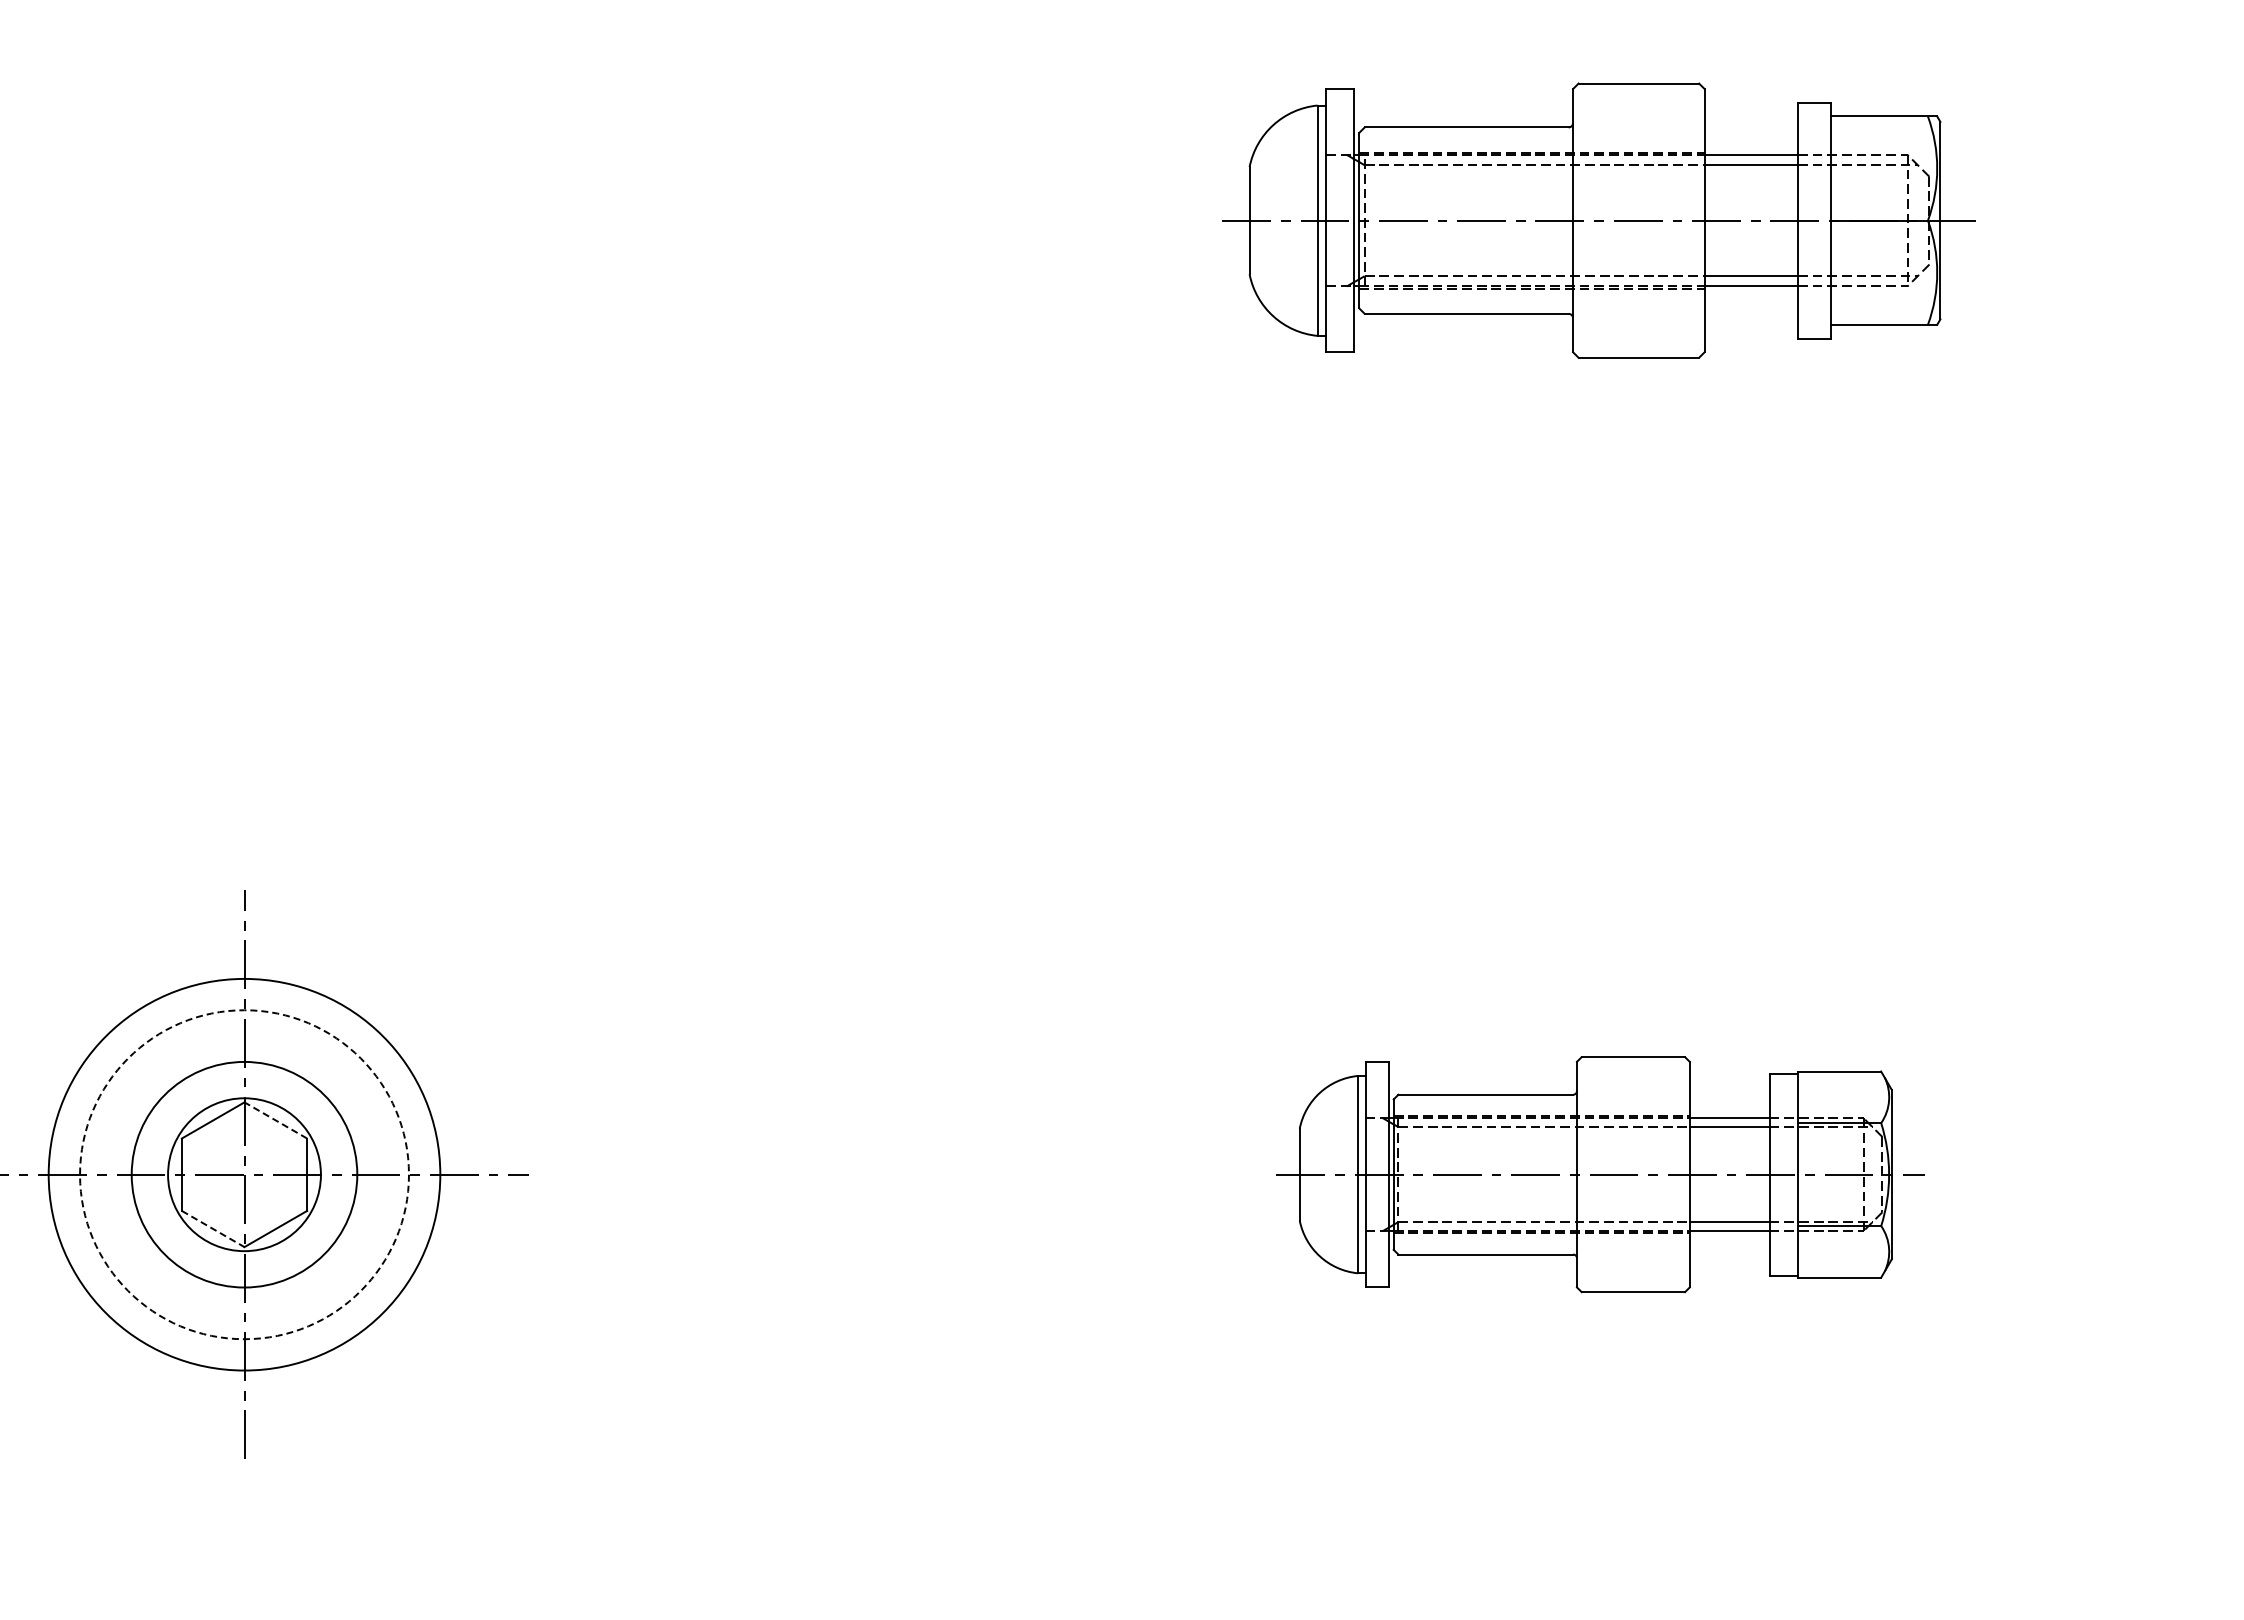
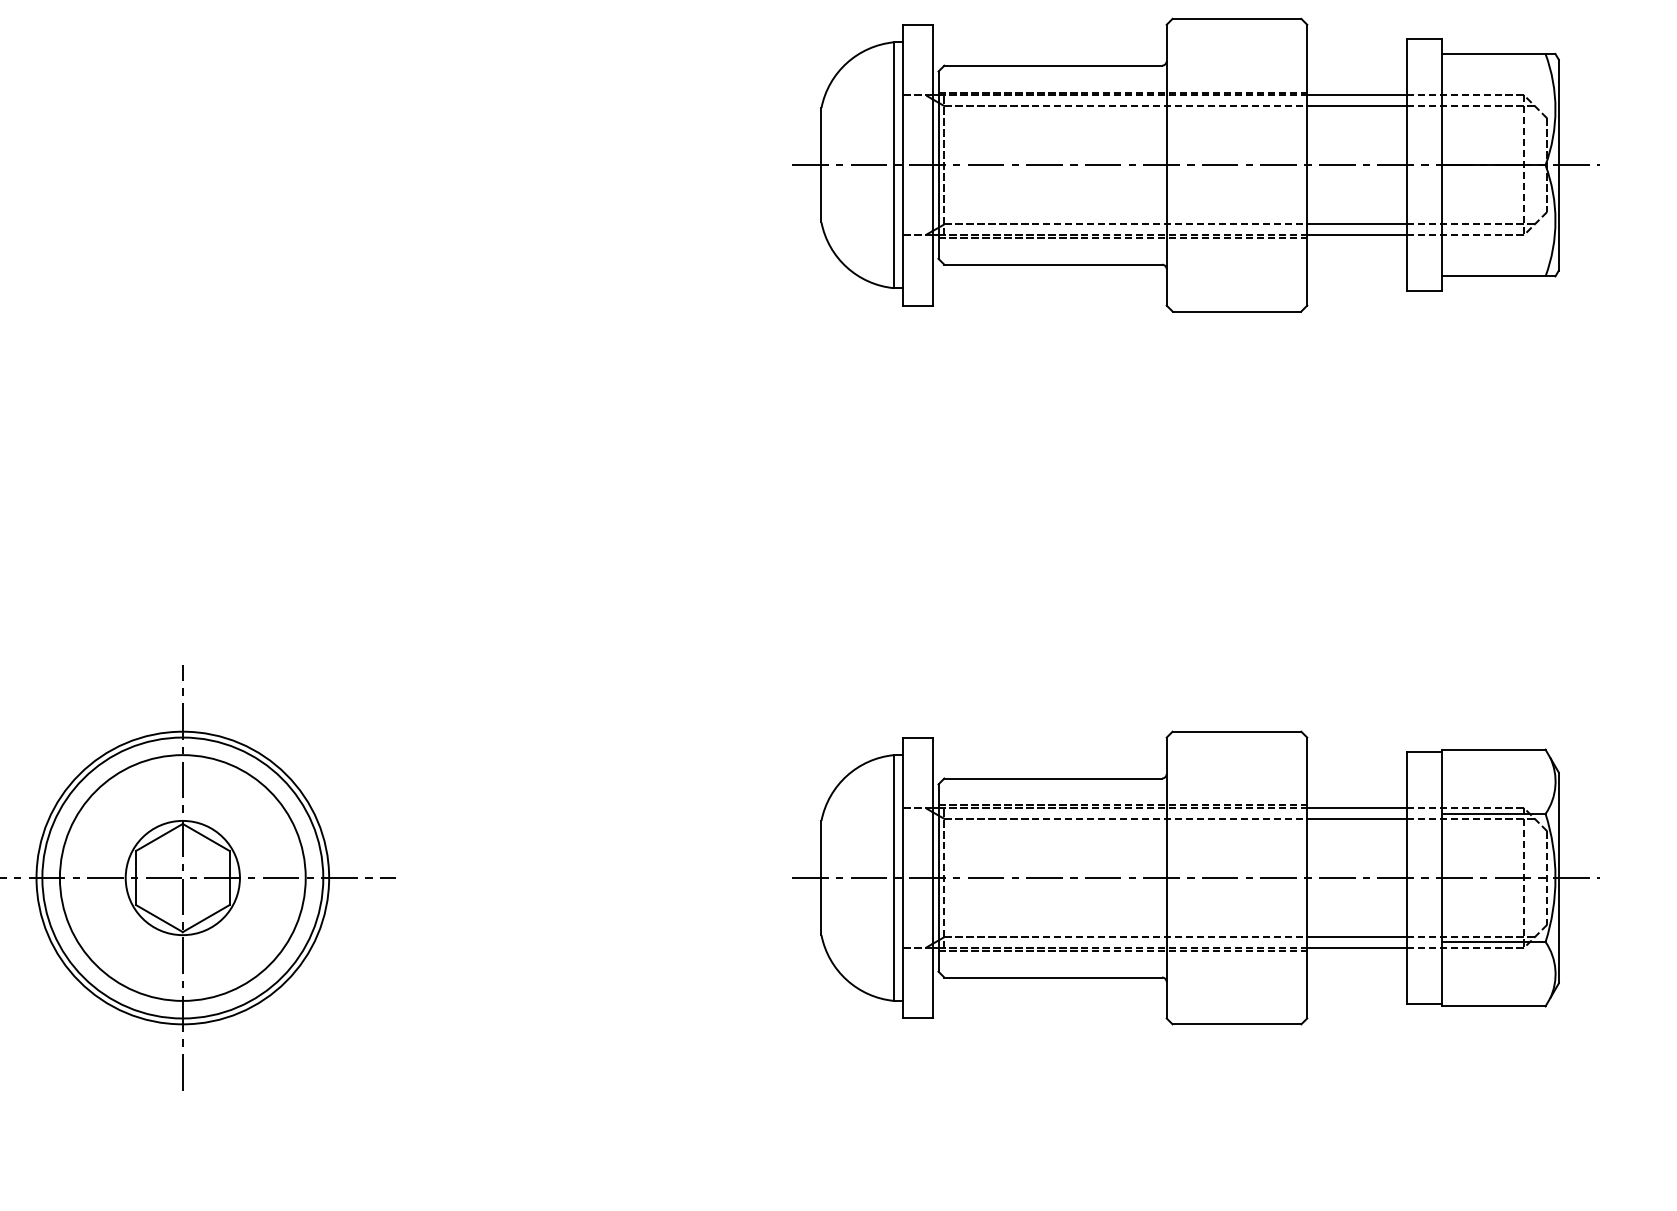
part: (1600, 220) -> (1196, 165), size x1.43
line: (275, 1120) -> (205, 837), dashed -> solid
circle: (244, 1174) -> (182, 877), dashed -> solid
circle: (244, 1174) -> (182, 877), size x1.67
part: (1600, 1174) -> (1196, 877), size x1.67
line: (213, 1229) -> (159, 918), dashed -> solid

